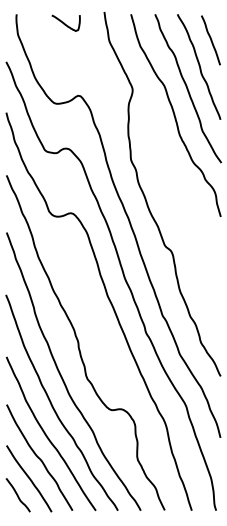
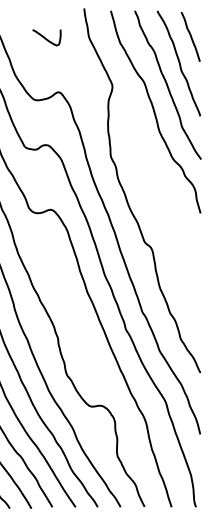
curve: (64, 22) -> (45, 37), moved

